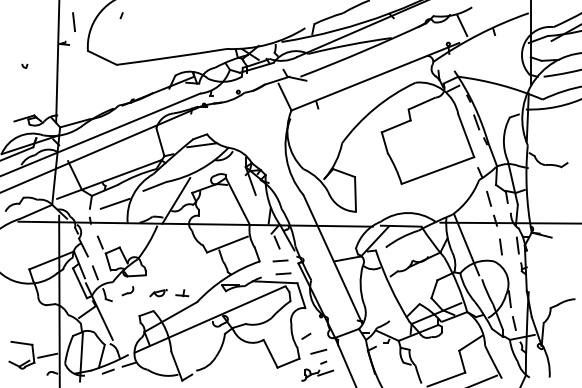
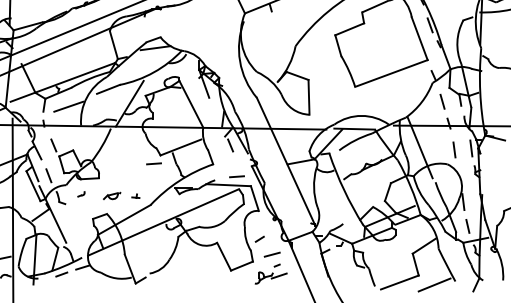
line: (280, 260) -> (153, 163), moved
part: (127, 291) -> (80, 194), size x0.6
part: (182, 293) -> (135, 196), size x0.6

